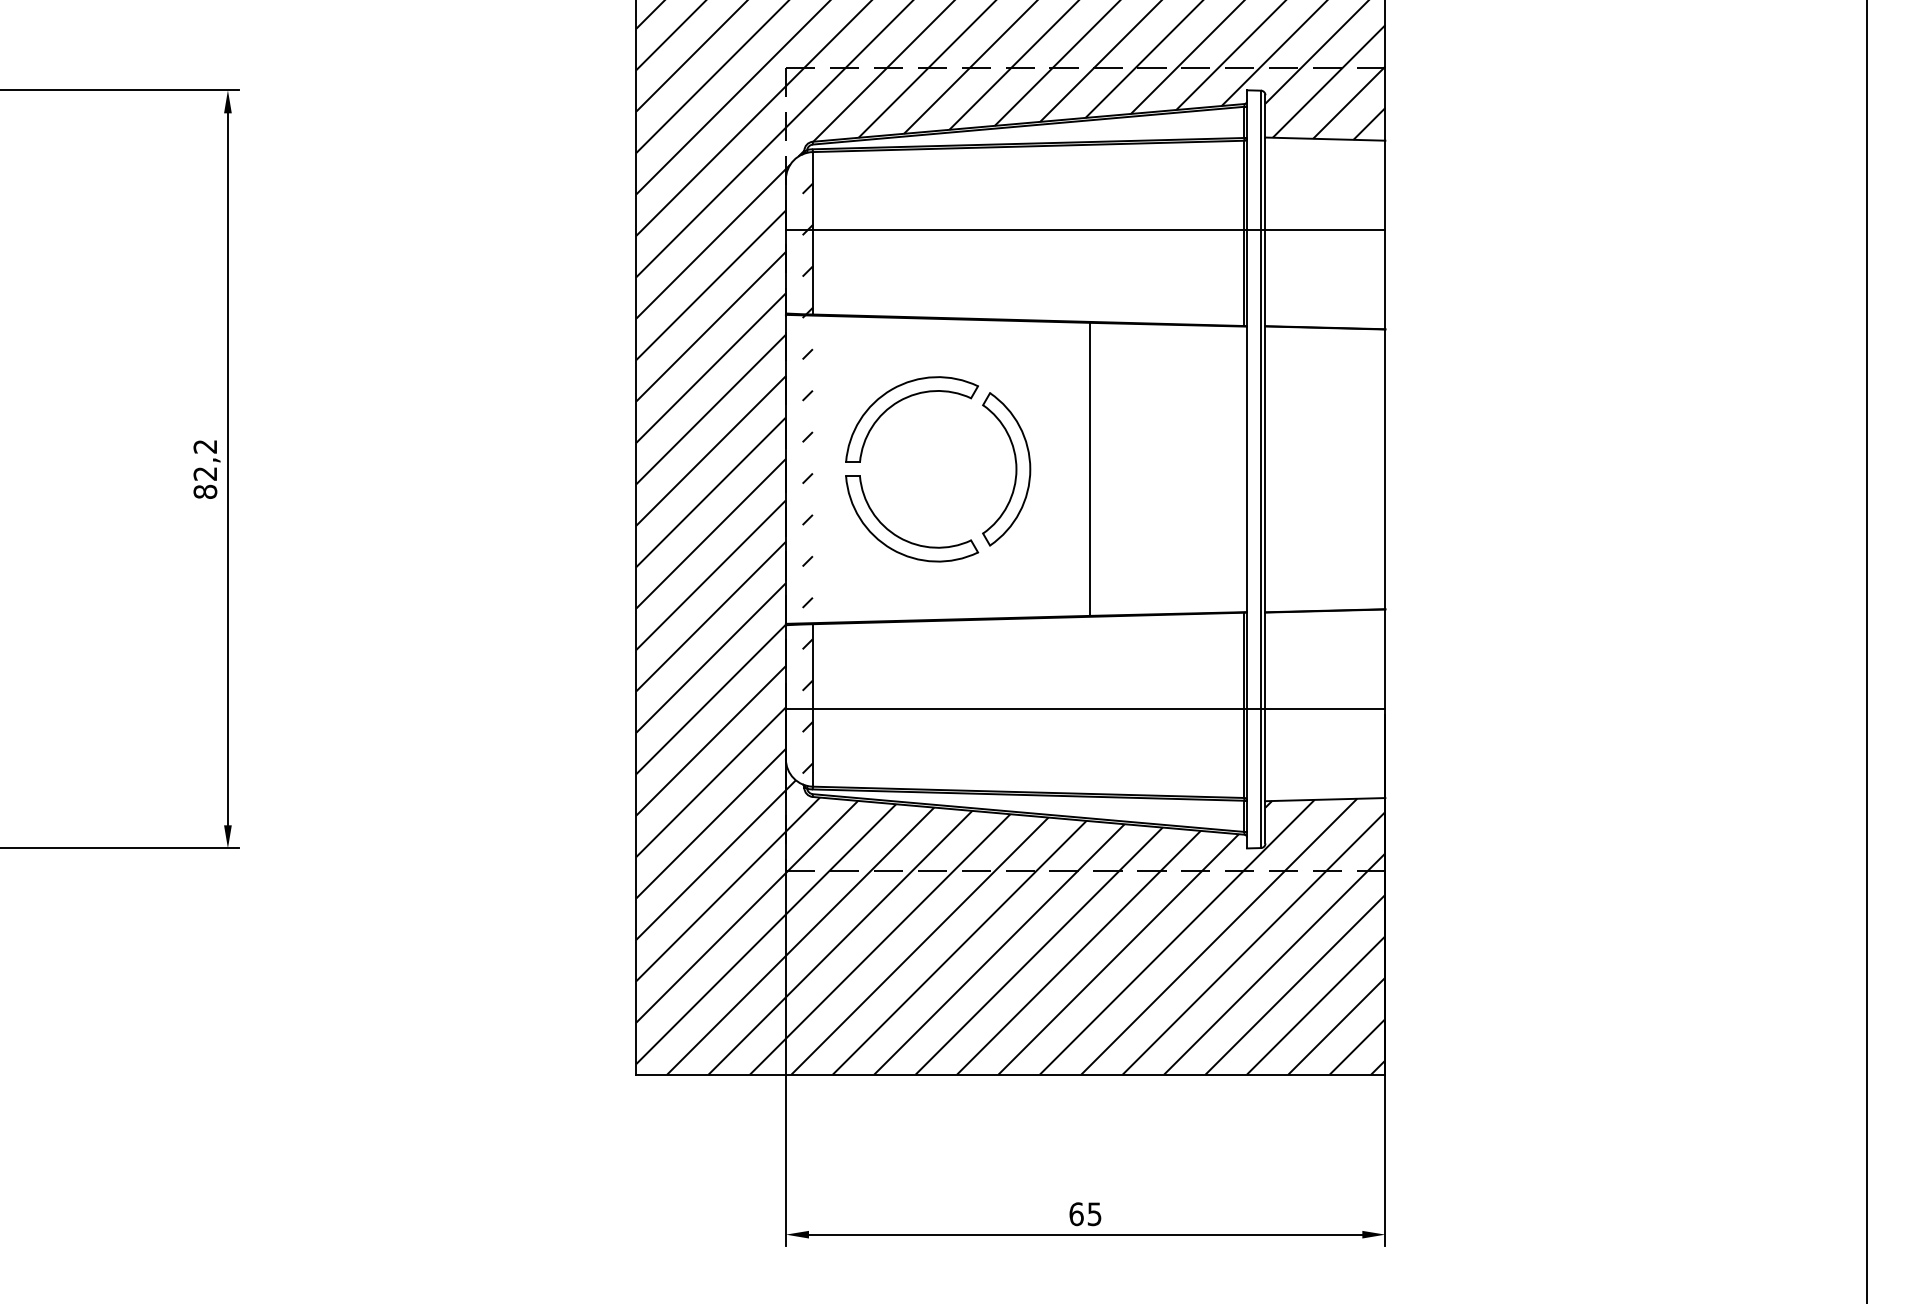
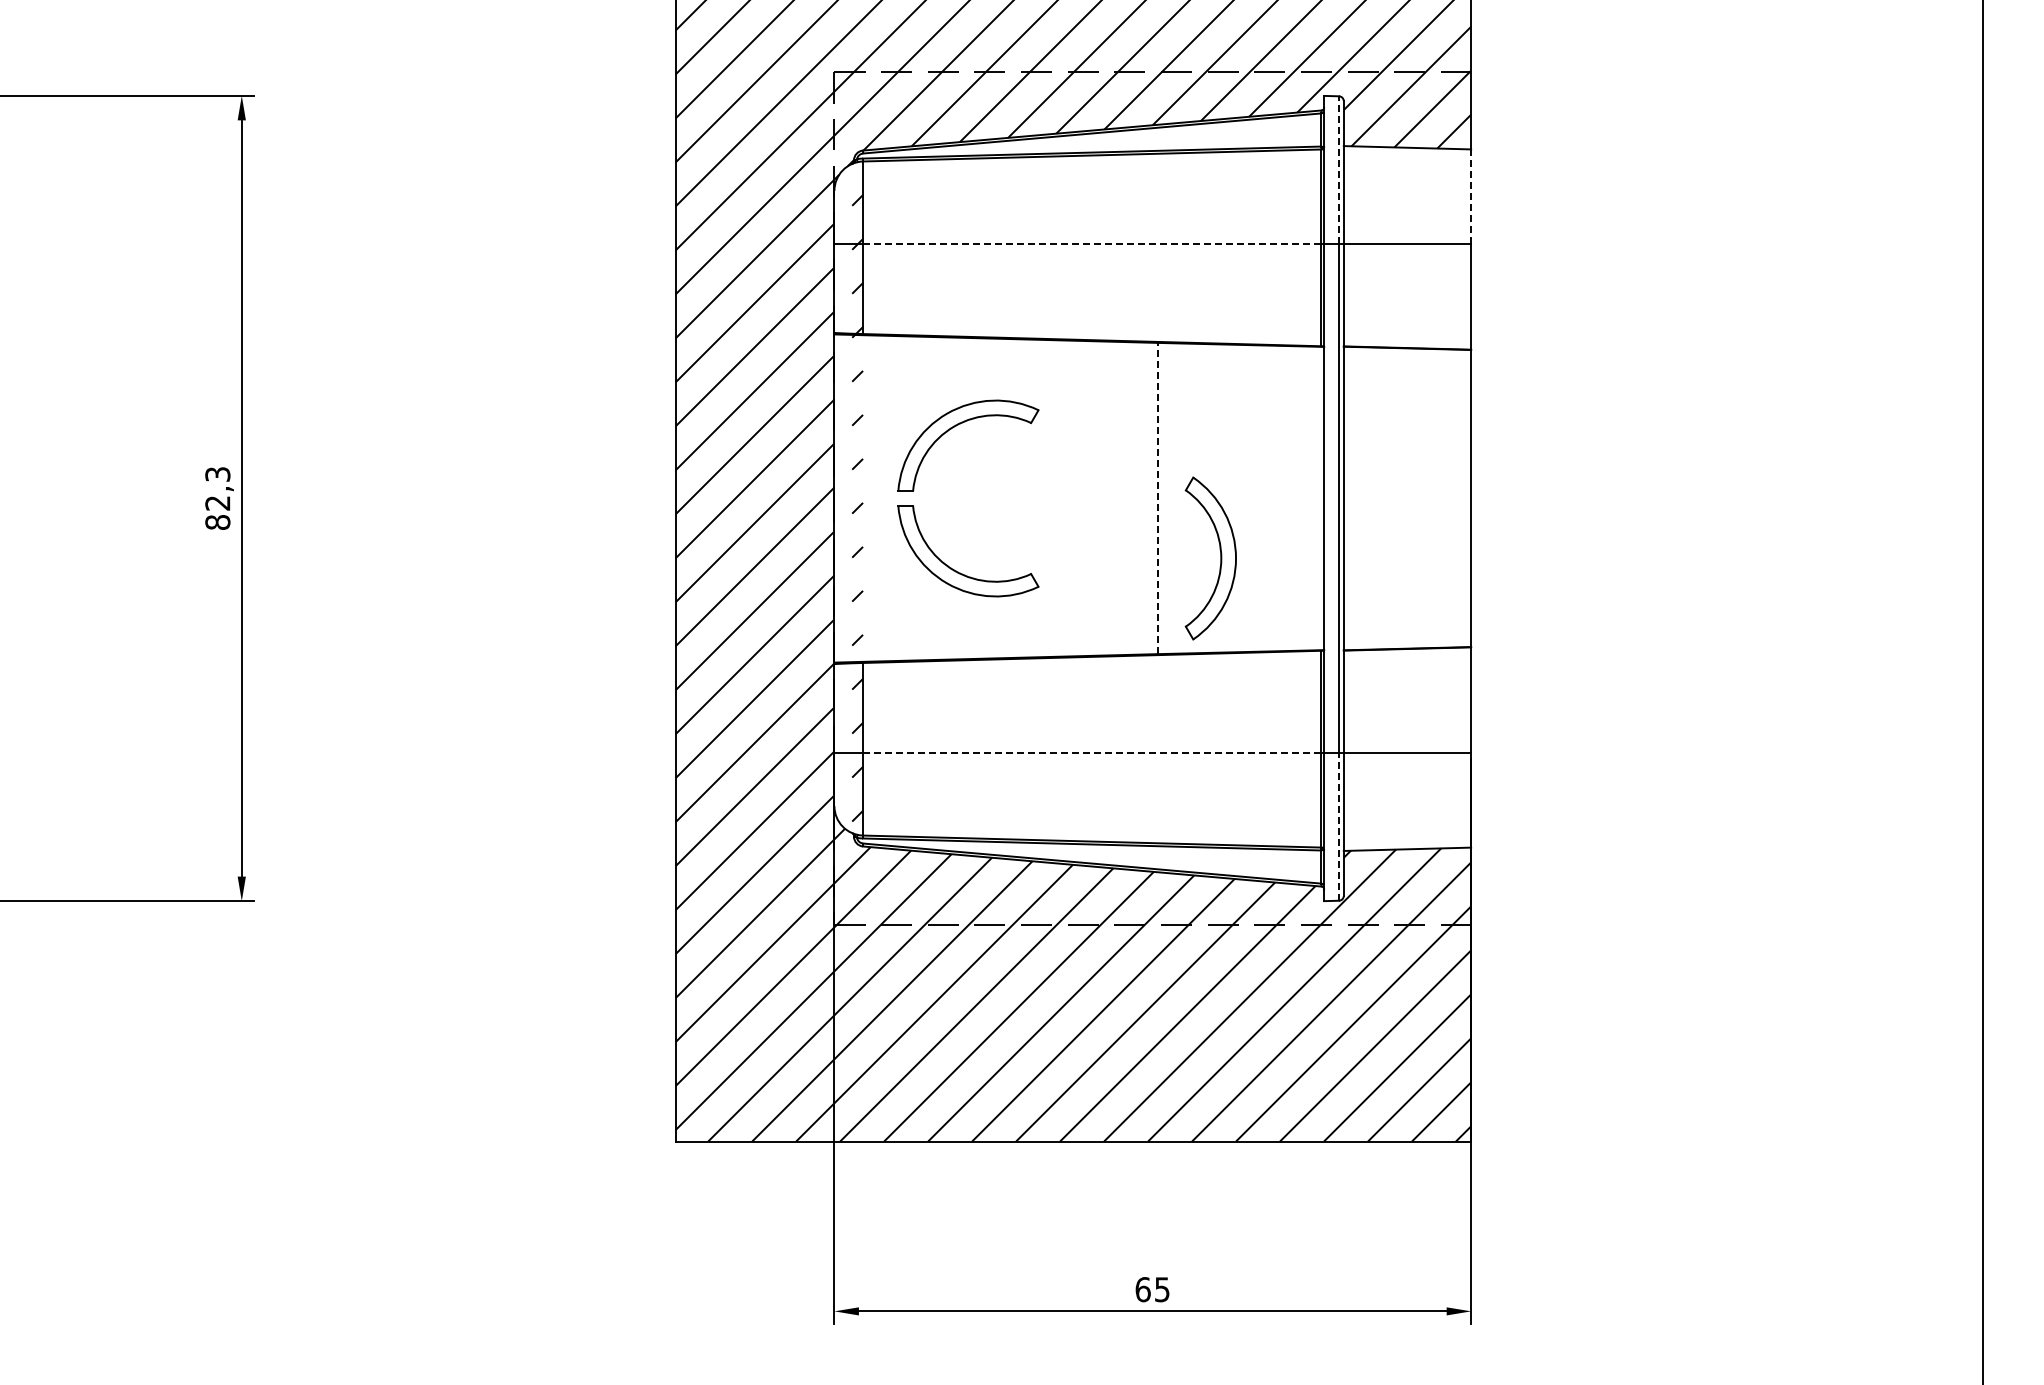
line: (1261, 160) -> (1339, 170), solid -> dashed
line: (1385, 185) -> (1471, 196), solid -> dashed
line: (1027, 229) -> (1091, 243), solid -> dashed
text: (205, 446) -> (217, 474), 82,2 -> 82,3
part: (1015, 469) -> (1220, 558), moved
line: (1090, 469) -> (1157, 498), solid -> dashed
line: (1027, 709) -> (1091, 753), solid -> dashed
line: (1261, 778) -> (1339, 826), solid -> dashed

